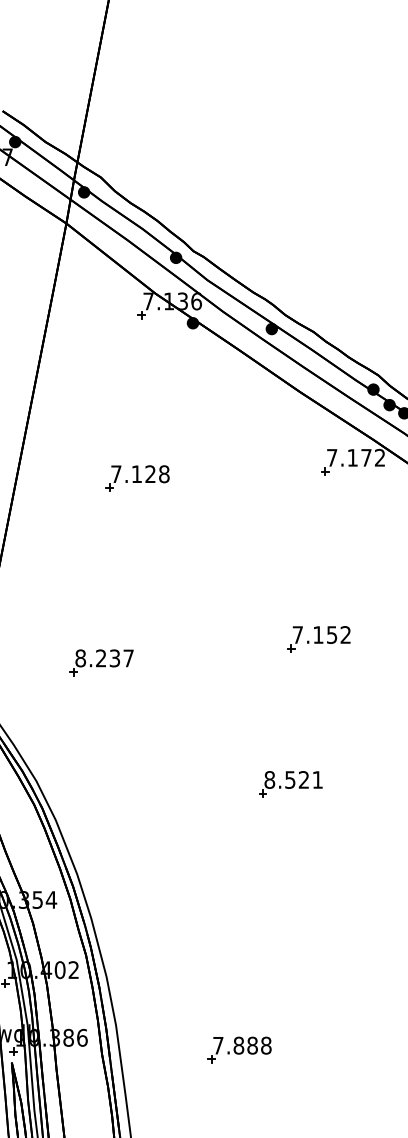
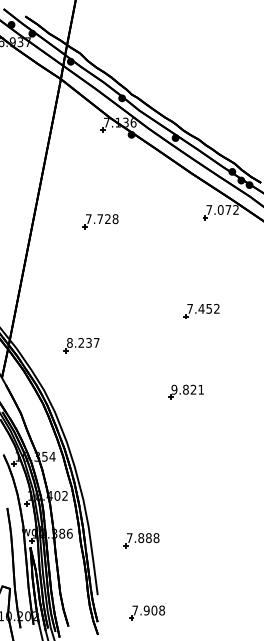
text: (352, 456) -> (220, 209), 7.172 -> 7.072
text: (135, 473) -> (99, 218), 7.128 -> 7.728
text: (318, 634) -> (201, 308), 7.152 -> 7.452
part: (101, 663) -> (81, 345), moved
text: (278, 779) -> (179, 389), 8.521 -> 9.821
part: (239, 1049) -> (141, 540), moved

